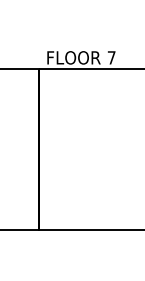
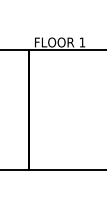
text: (111, 57) -> (82, 42), 7 -> 1

